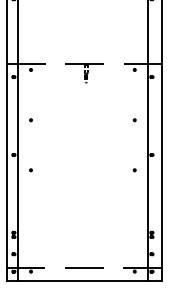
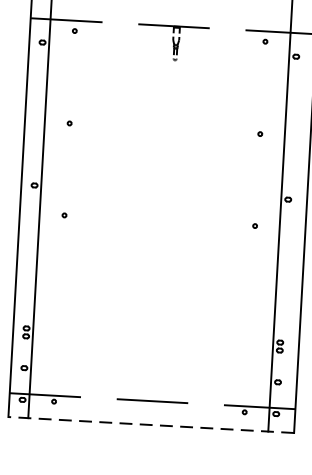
line: (84, 281) -> (151, 425), solid -> dashed

